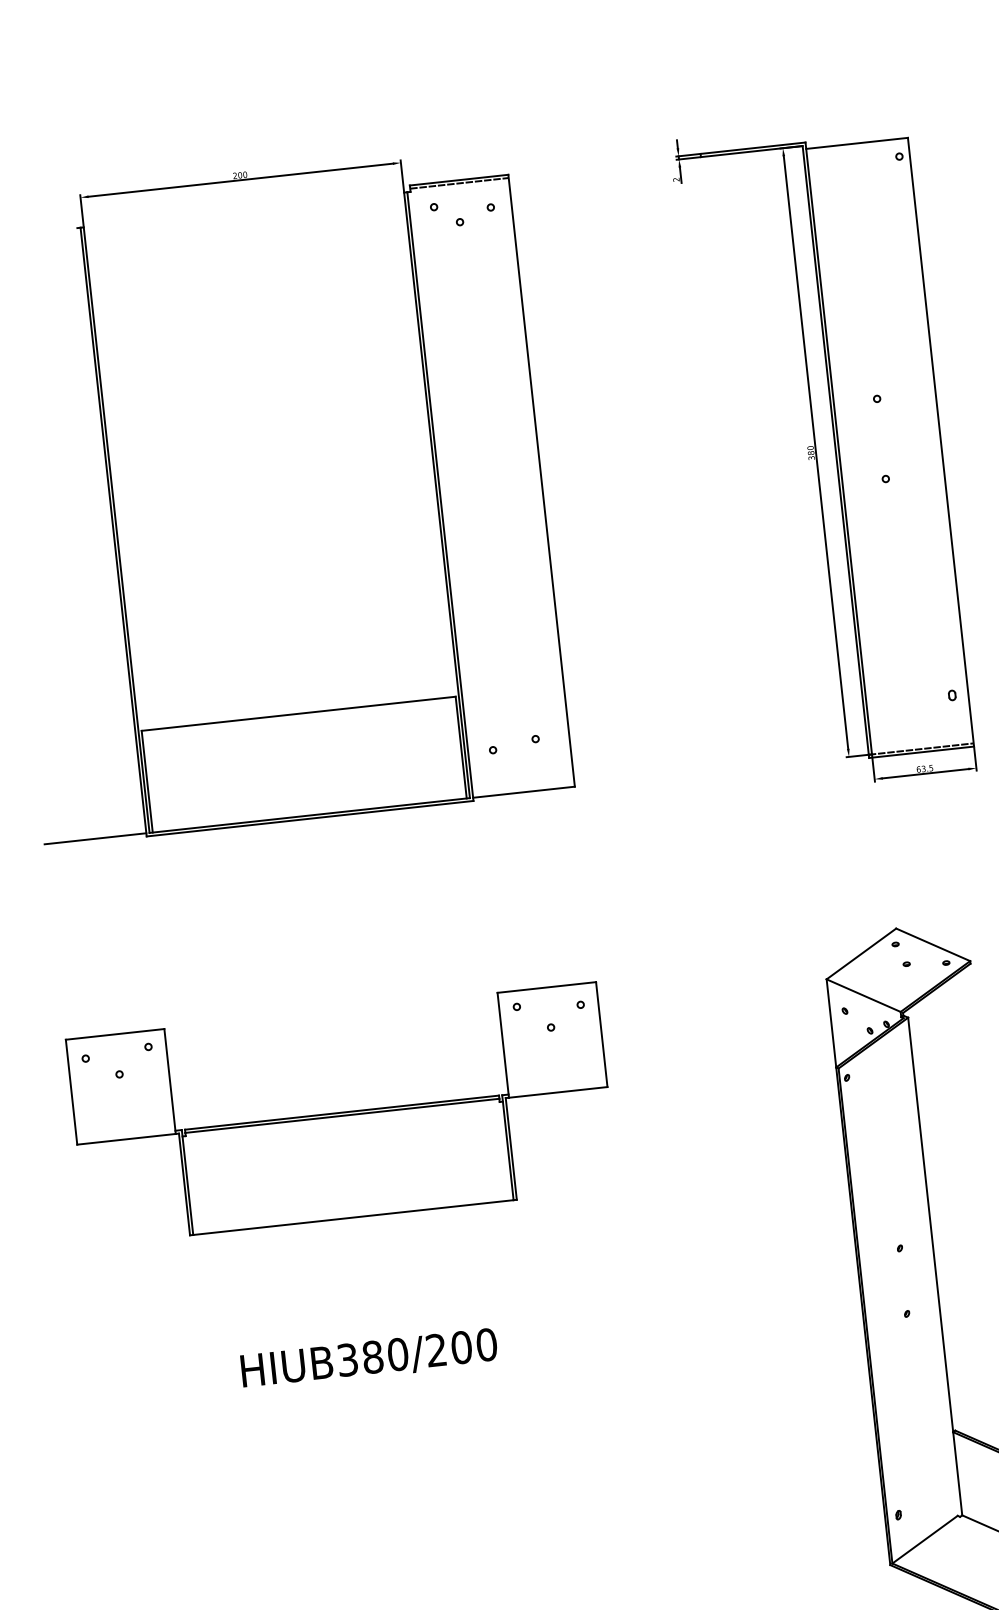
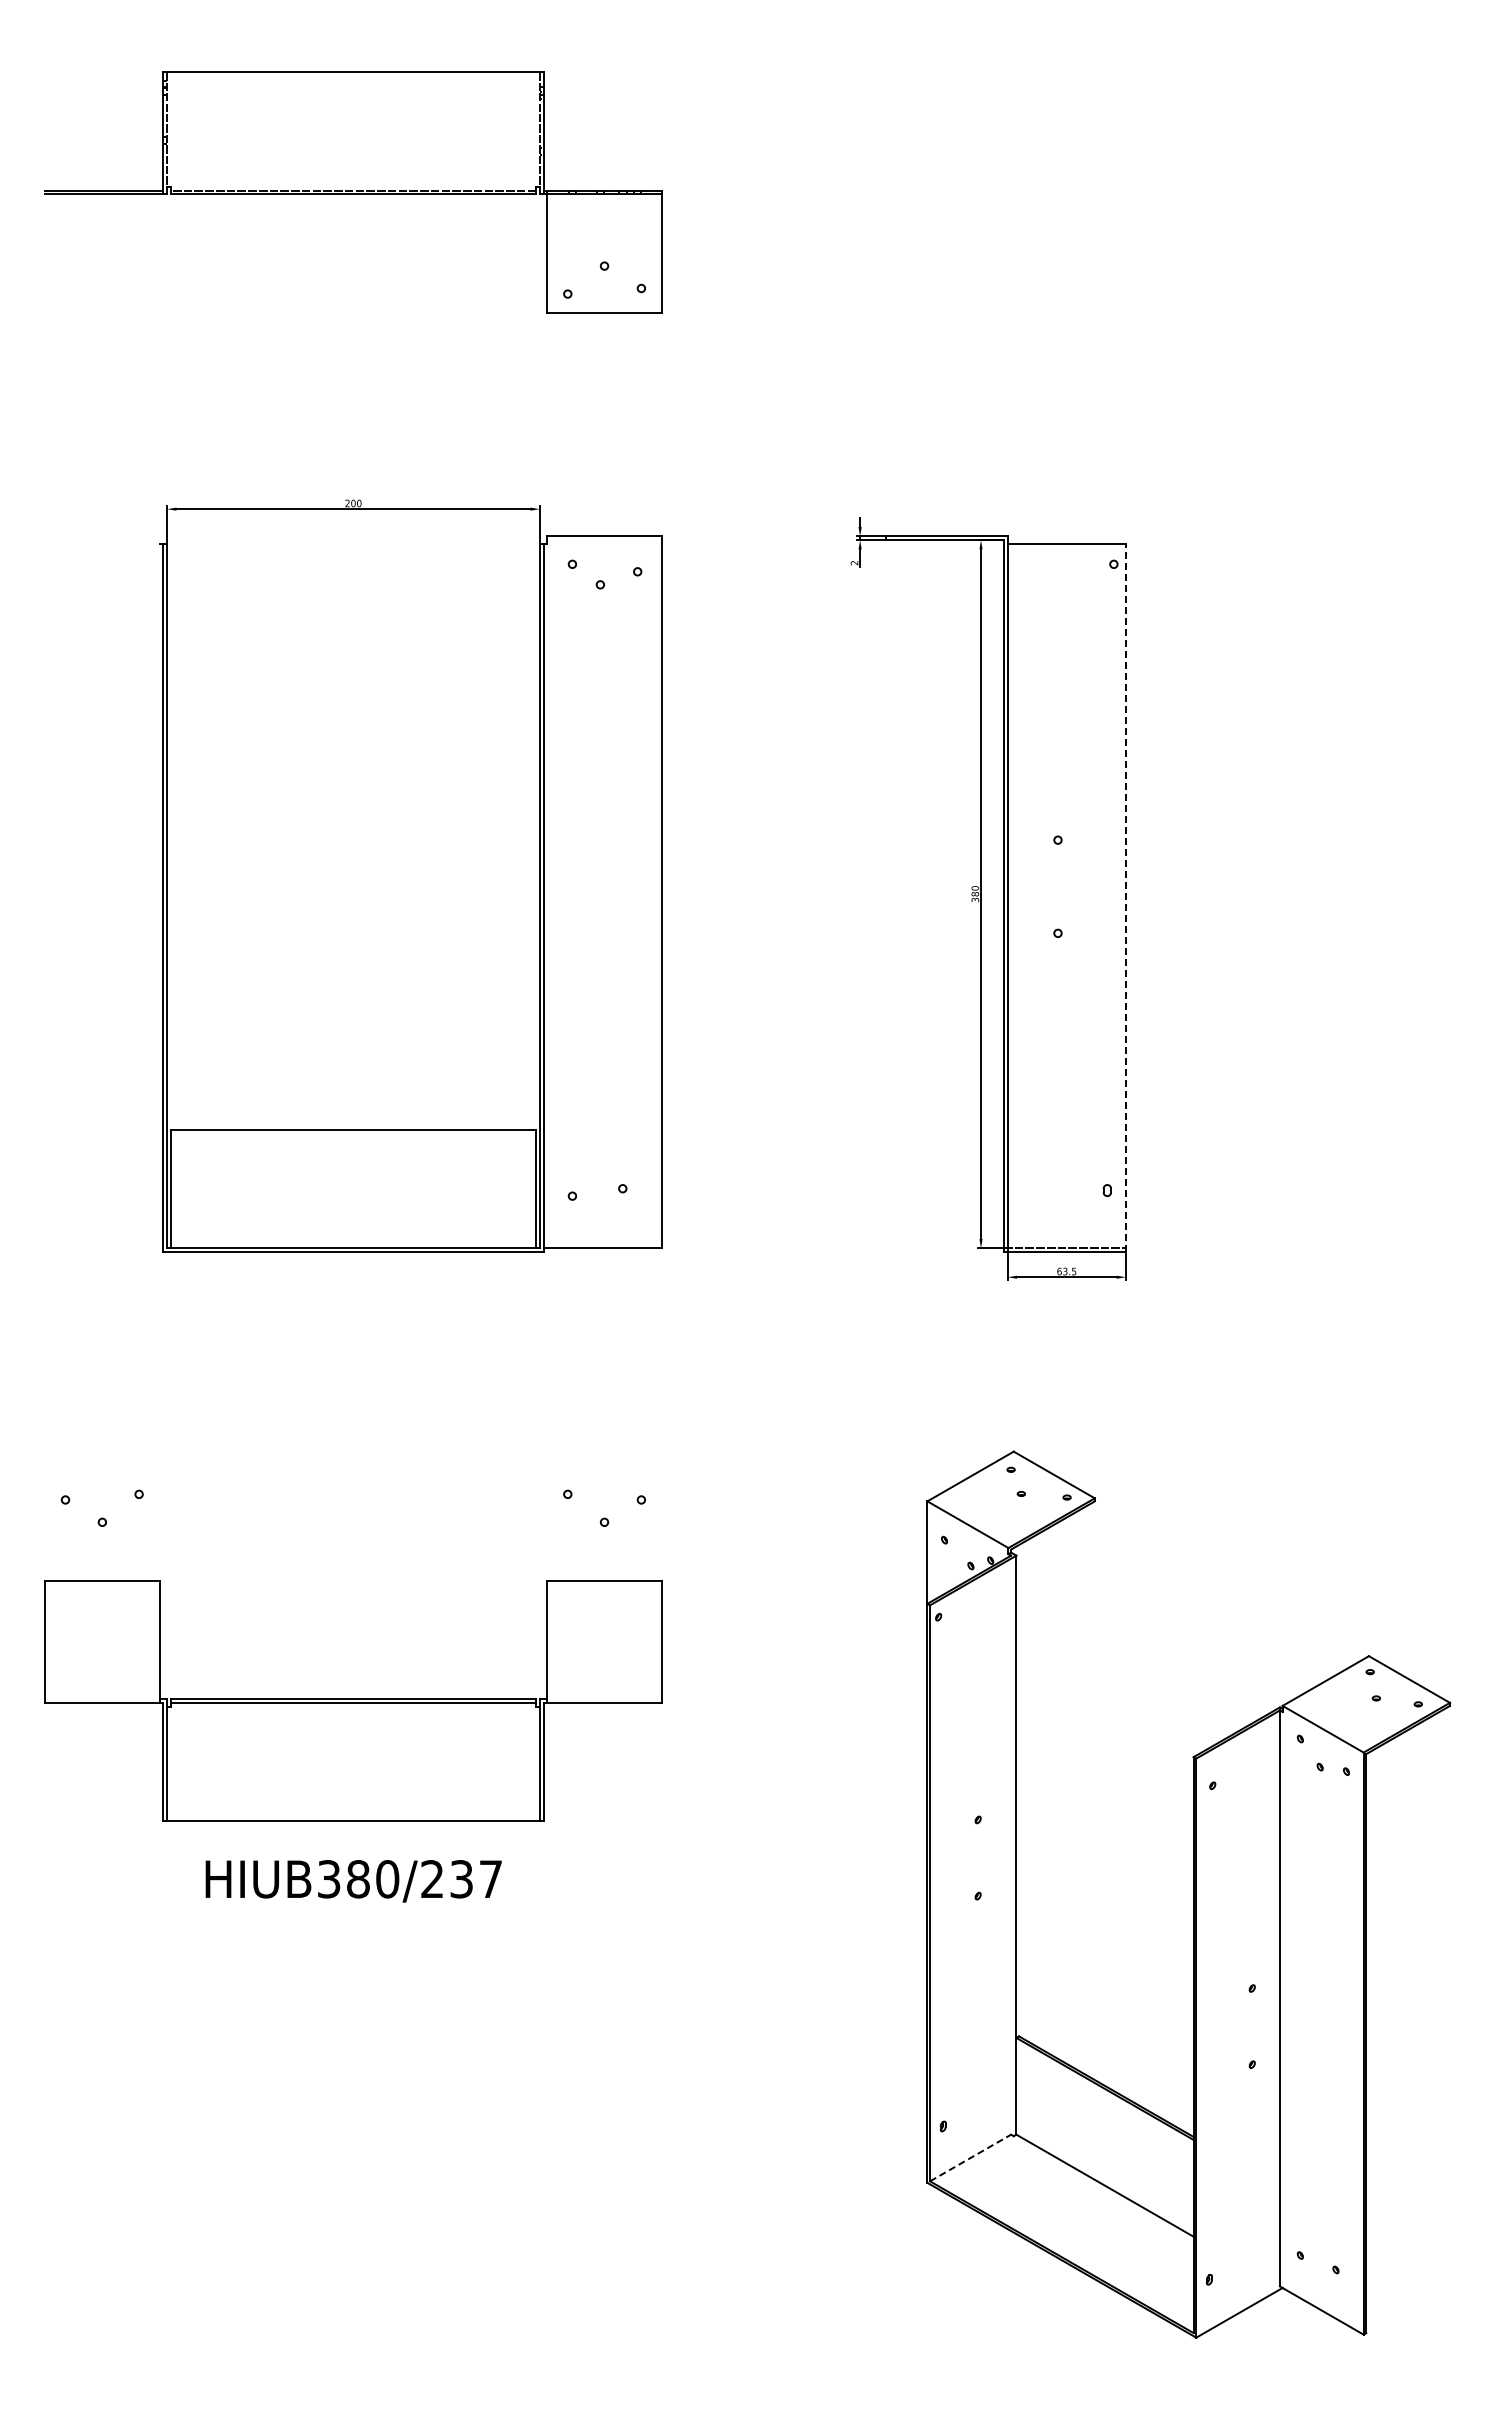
line: (459, 183) -> (604, 540), removed
line: (941, 441) -> (1126, 897), solid -> dashed
line: (95, 838) -> (104, 1248), removed
part: (342, 1113) -> (353, 1700), moved
text: (474, 1346) -> (476, 1879), HIUB380/200 -> HIUB380/237
line: (925, 1540) -> (970, 2158), solid -> dashed

